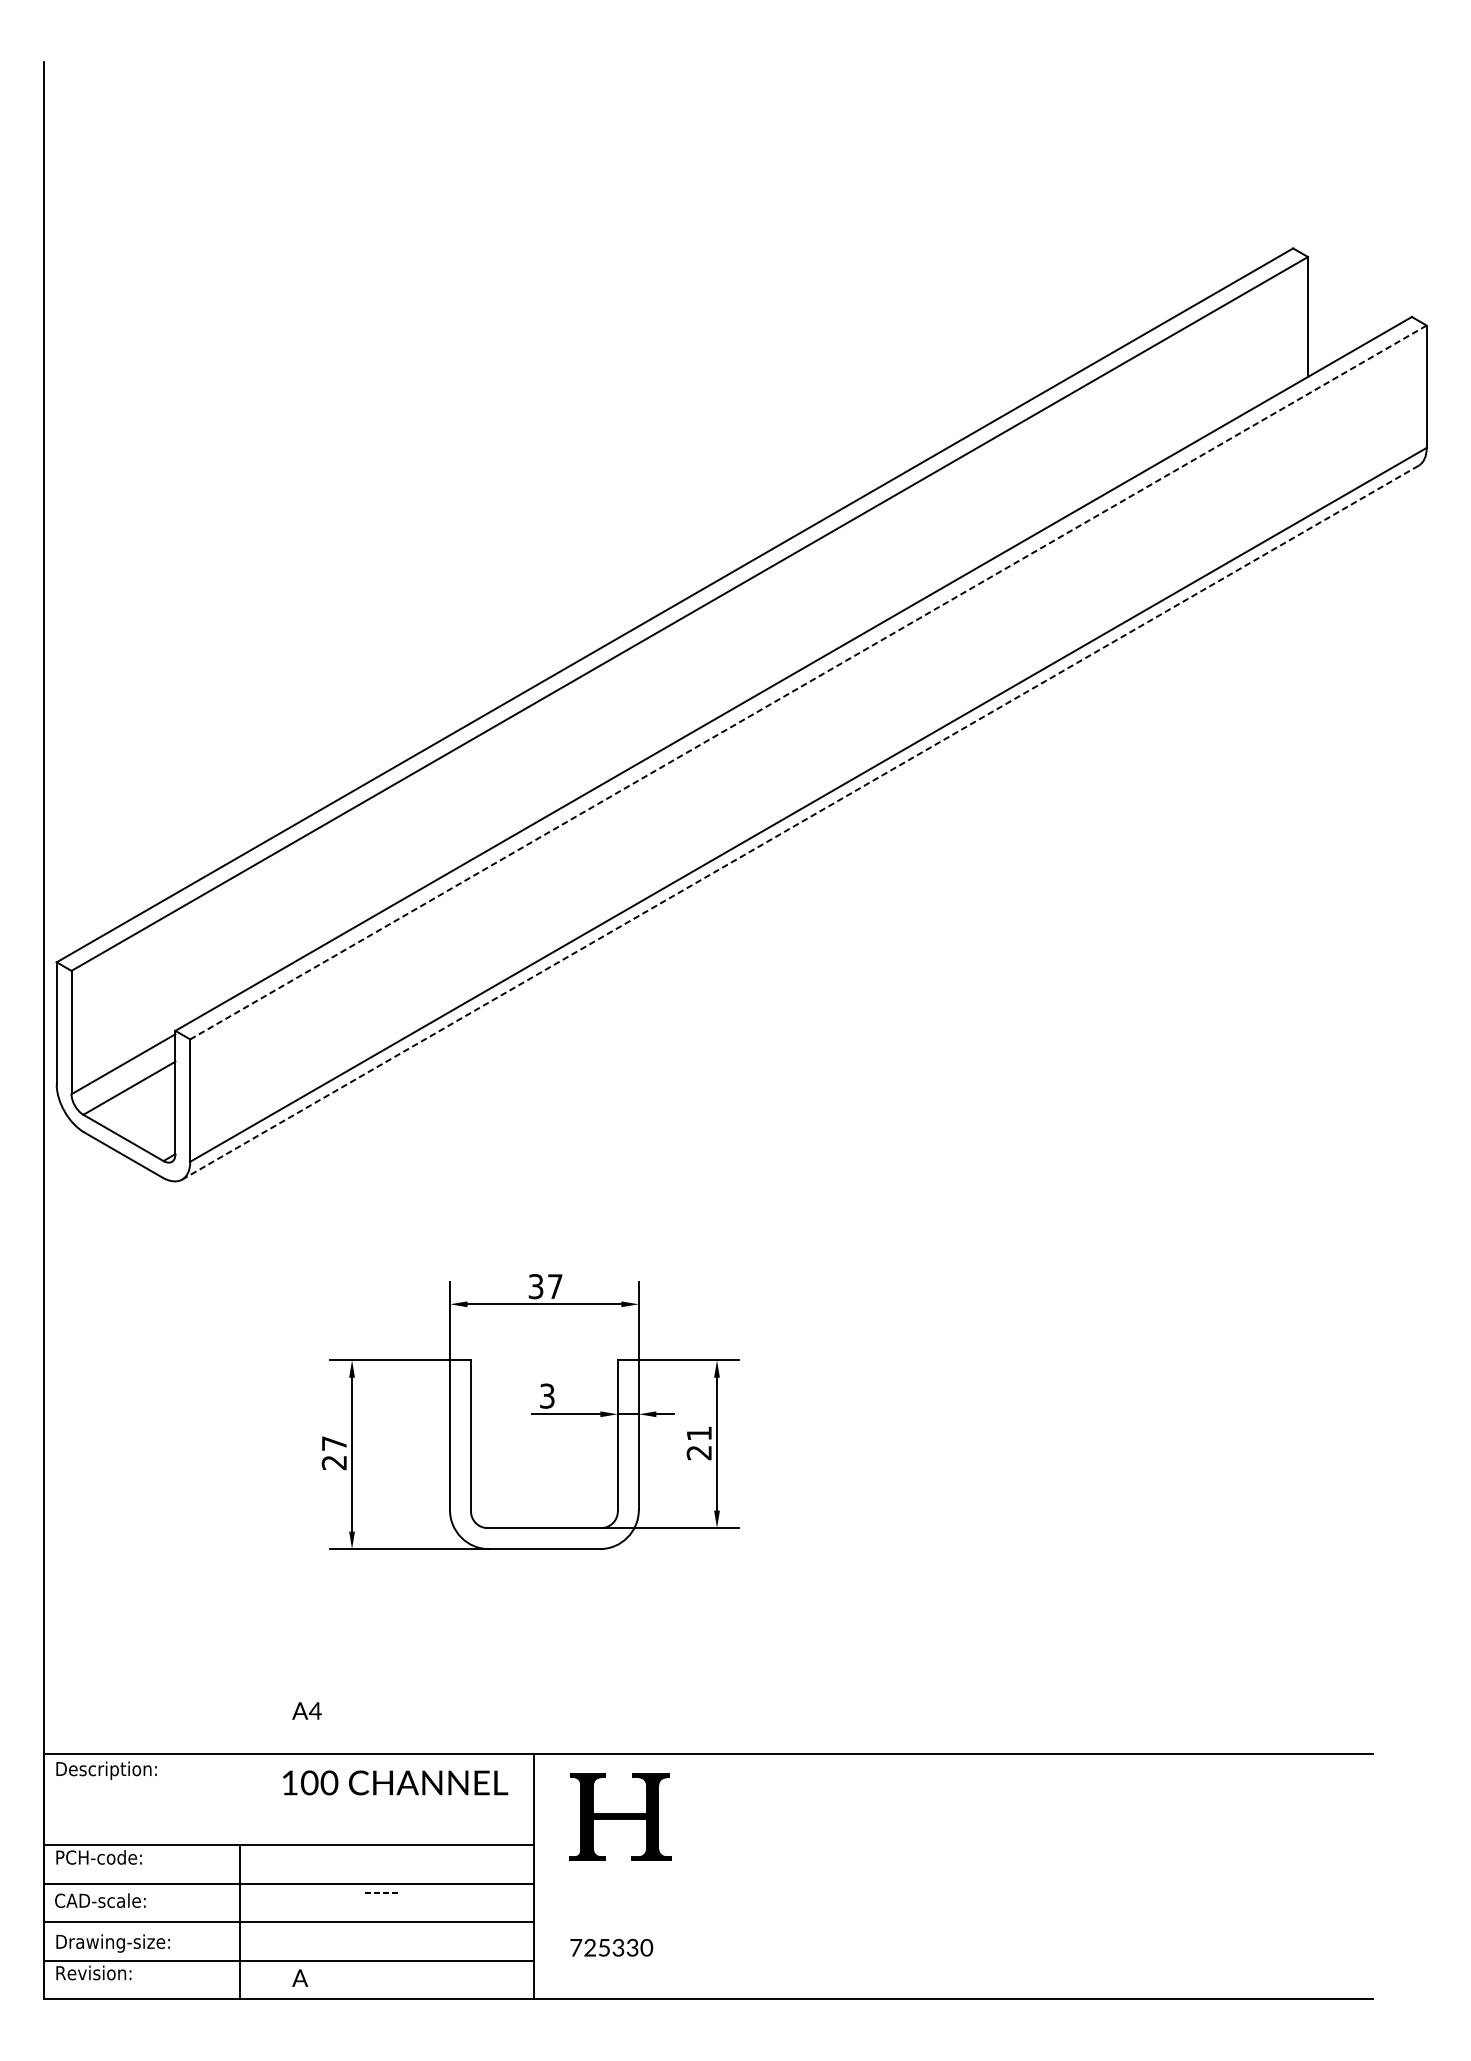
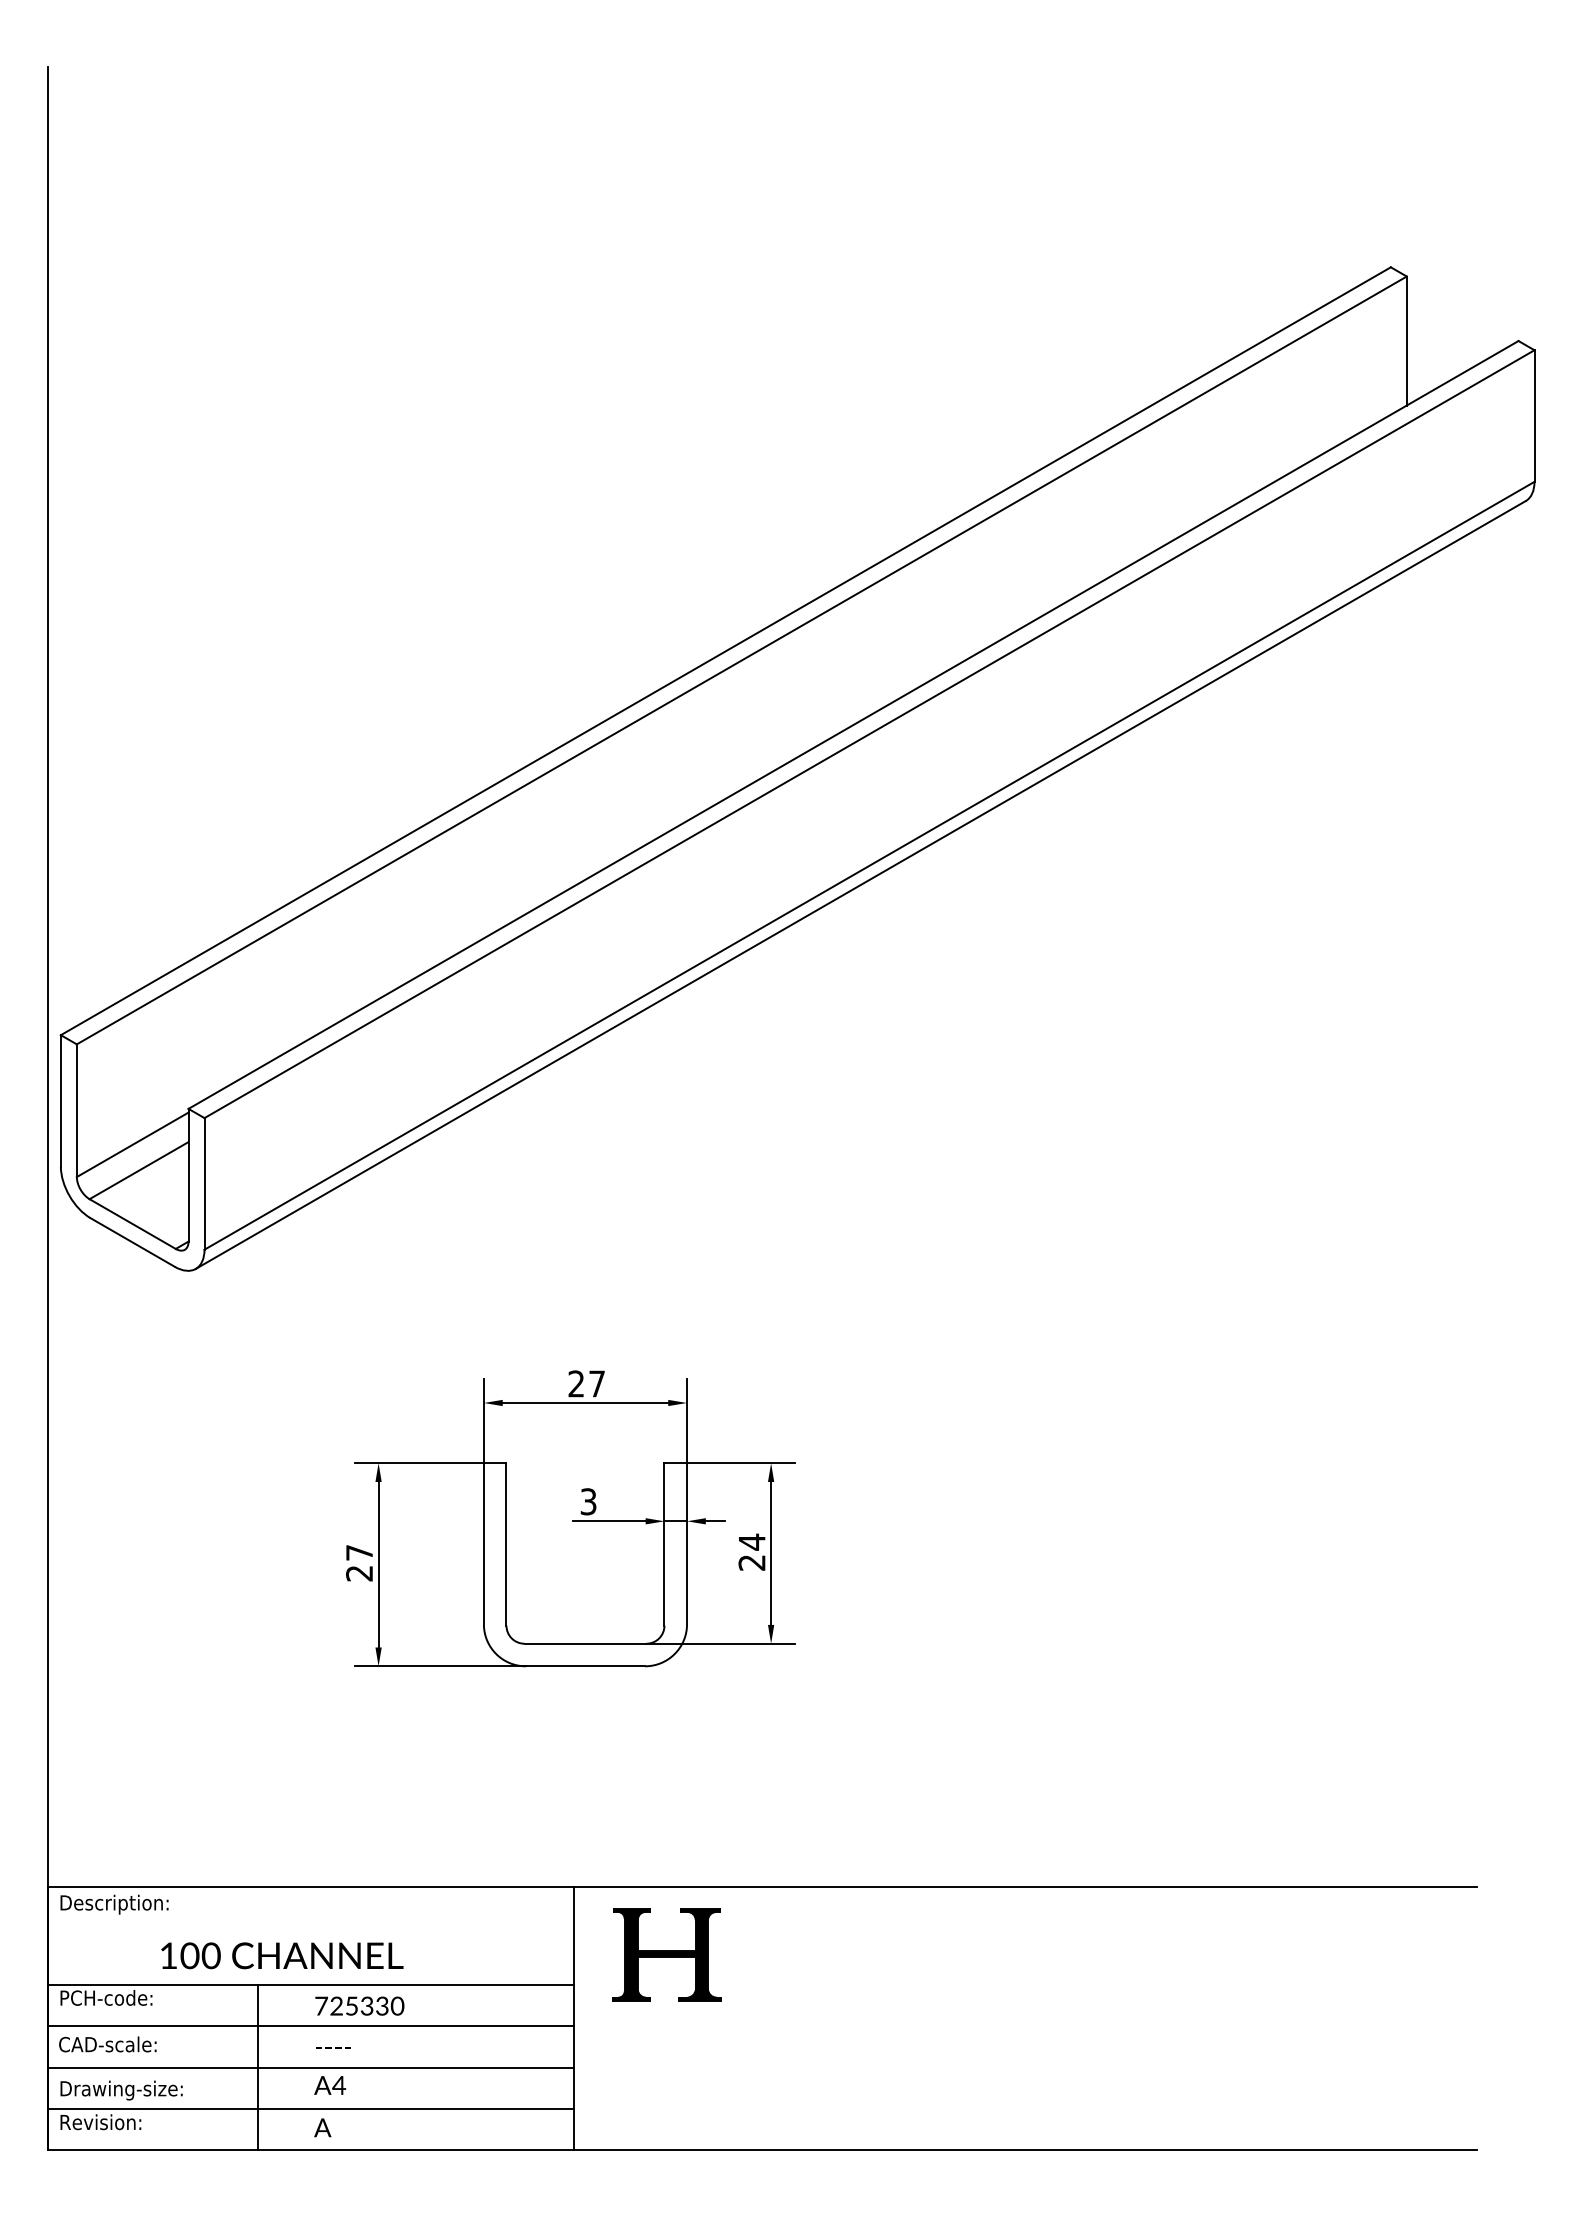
line: (808, 682) -> (869, 734), dashed -> solid
line: (800, 822) -> (860, 884), dashed -> solid
text: (536, 1286) -> (576, 1383), 37 -> 27
text: (699, 1433) -> (752, 1541), 21 -> 24
text: (307, 1711) -> (330, 2085), moved
text: (395, 1782) -> (282, 1955), moved
text: (381, 1892) -> (333, 2047), moved
text: (611, 1947) -> (359, 2005), moved

